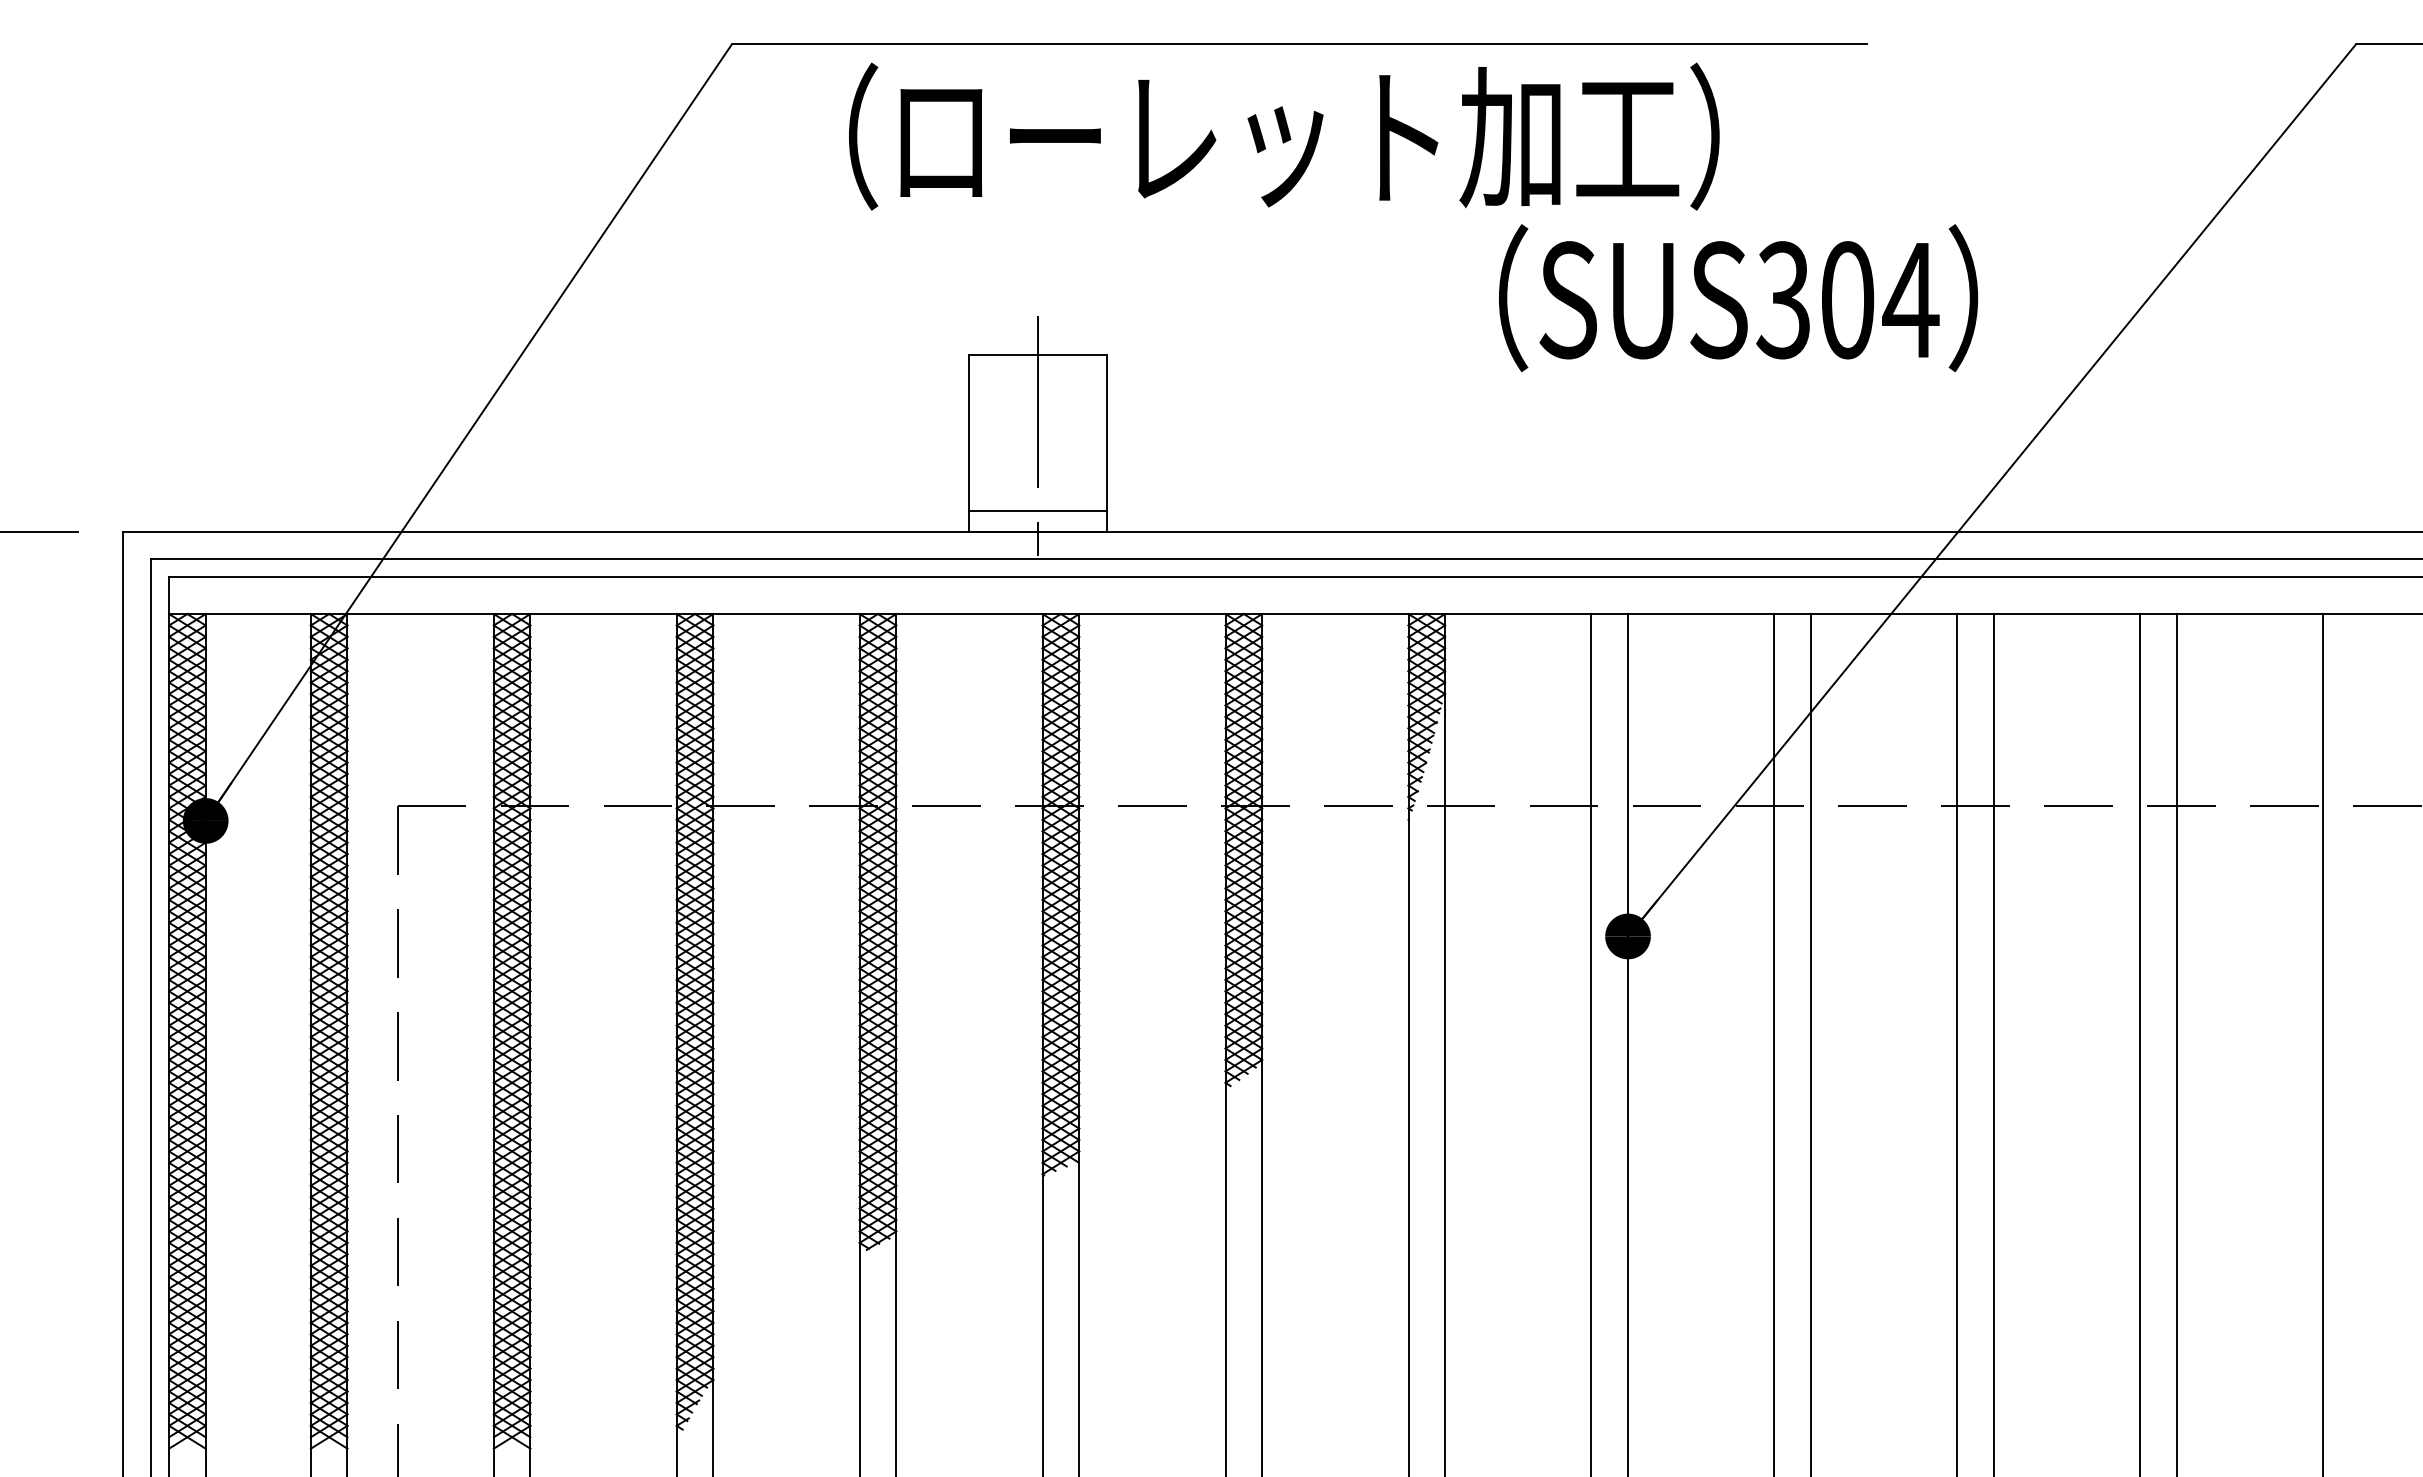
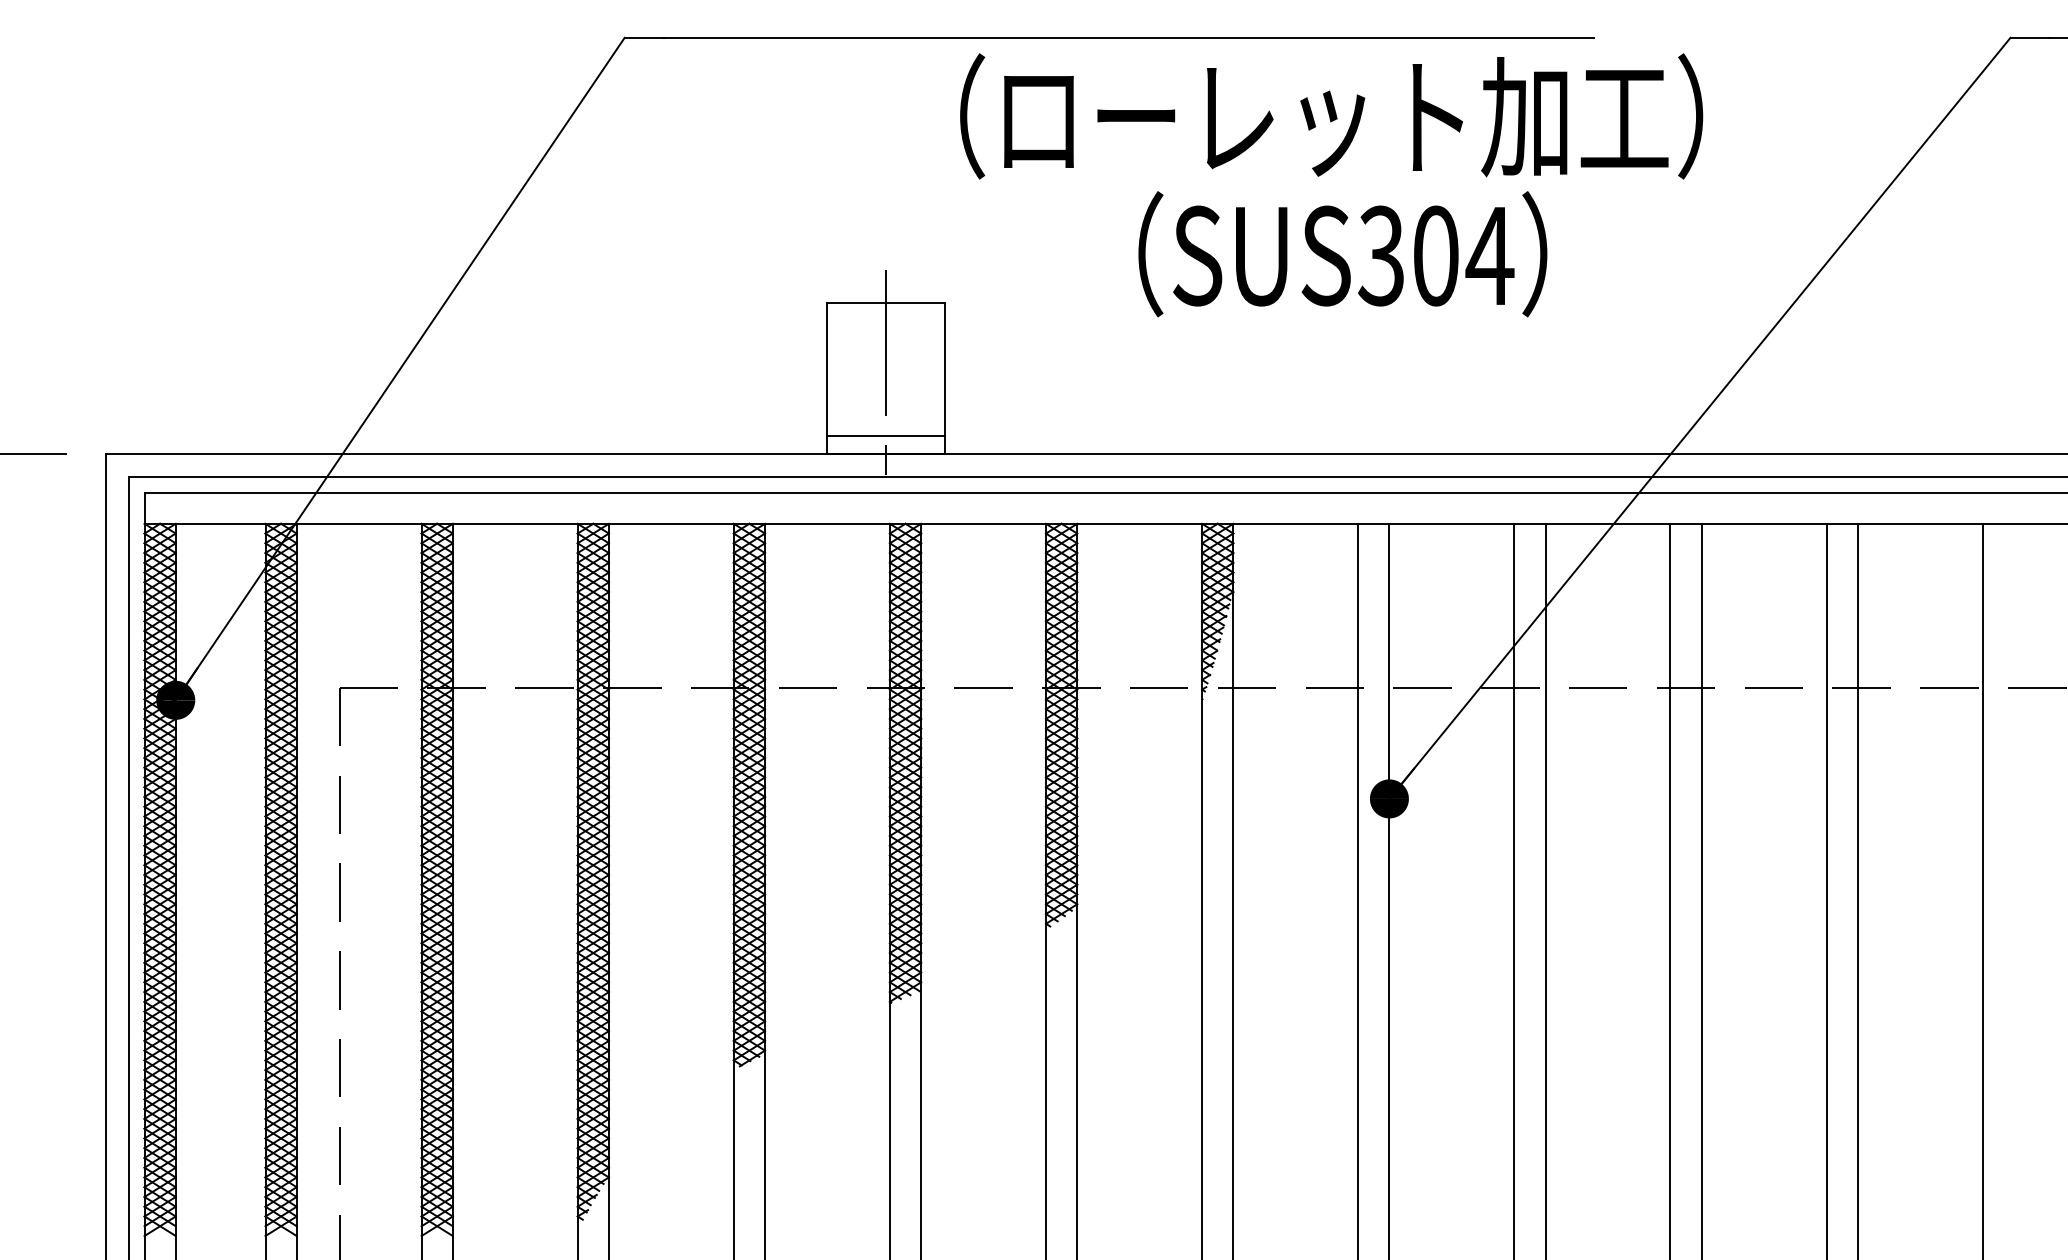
text: (1284, 136) -> (1331, 116), moved
text: (1738, 298) -> (1342, 254), moved

